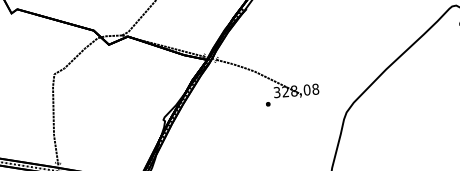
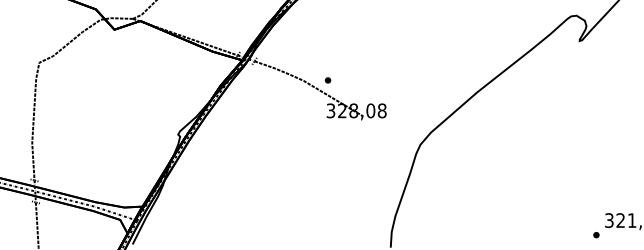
part: (267, 104) -> (327, 80), moved

